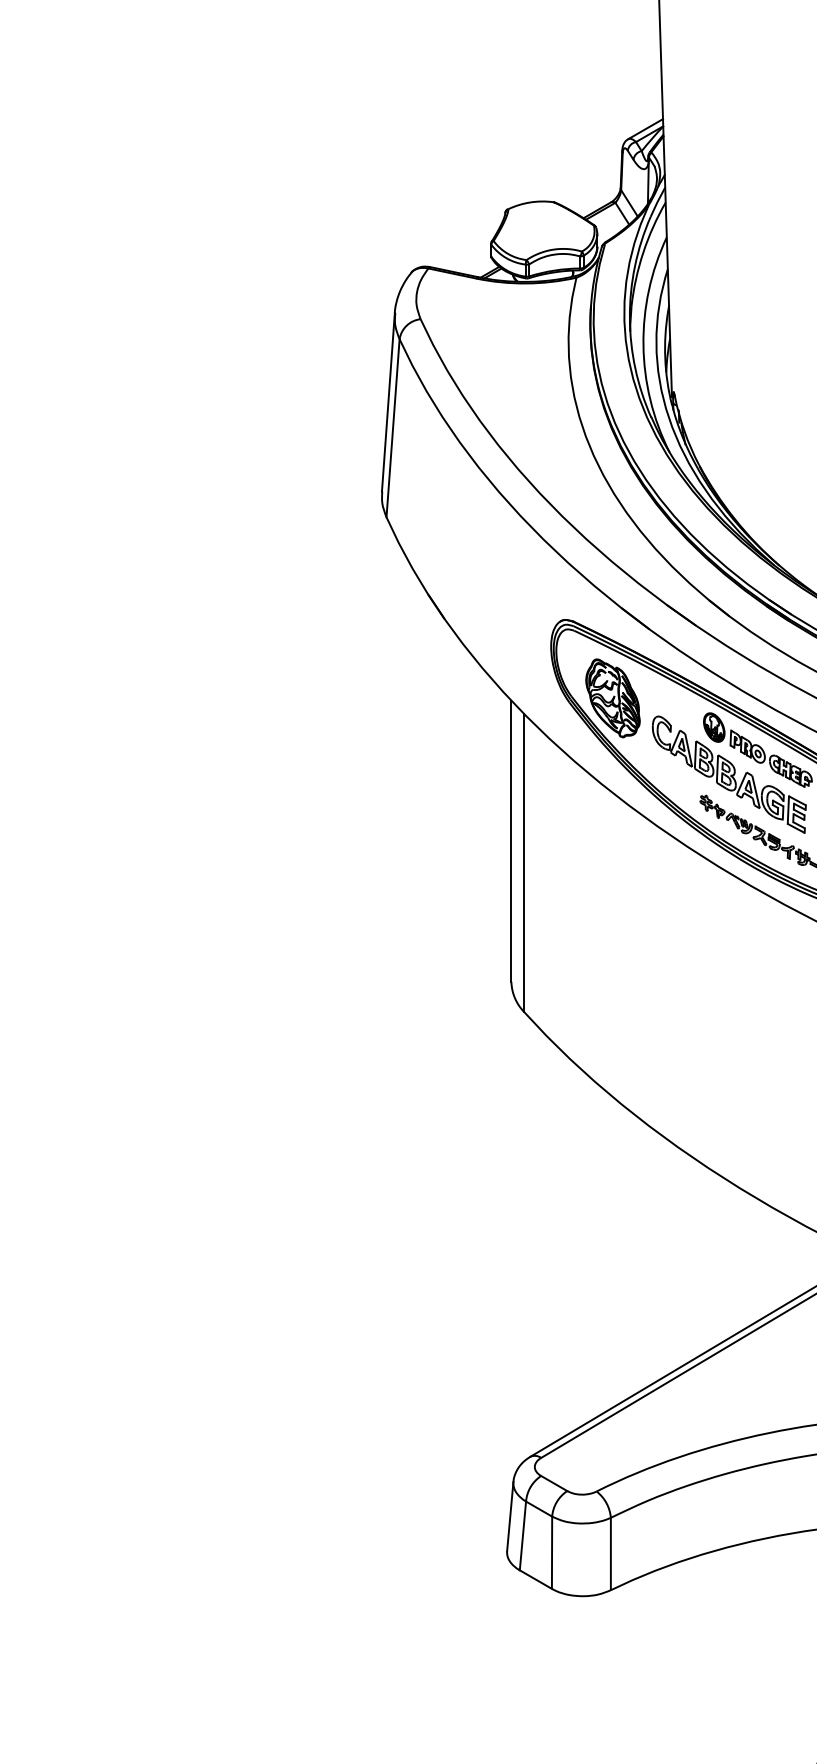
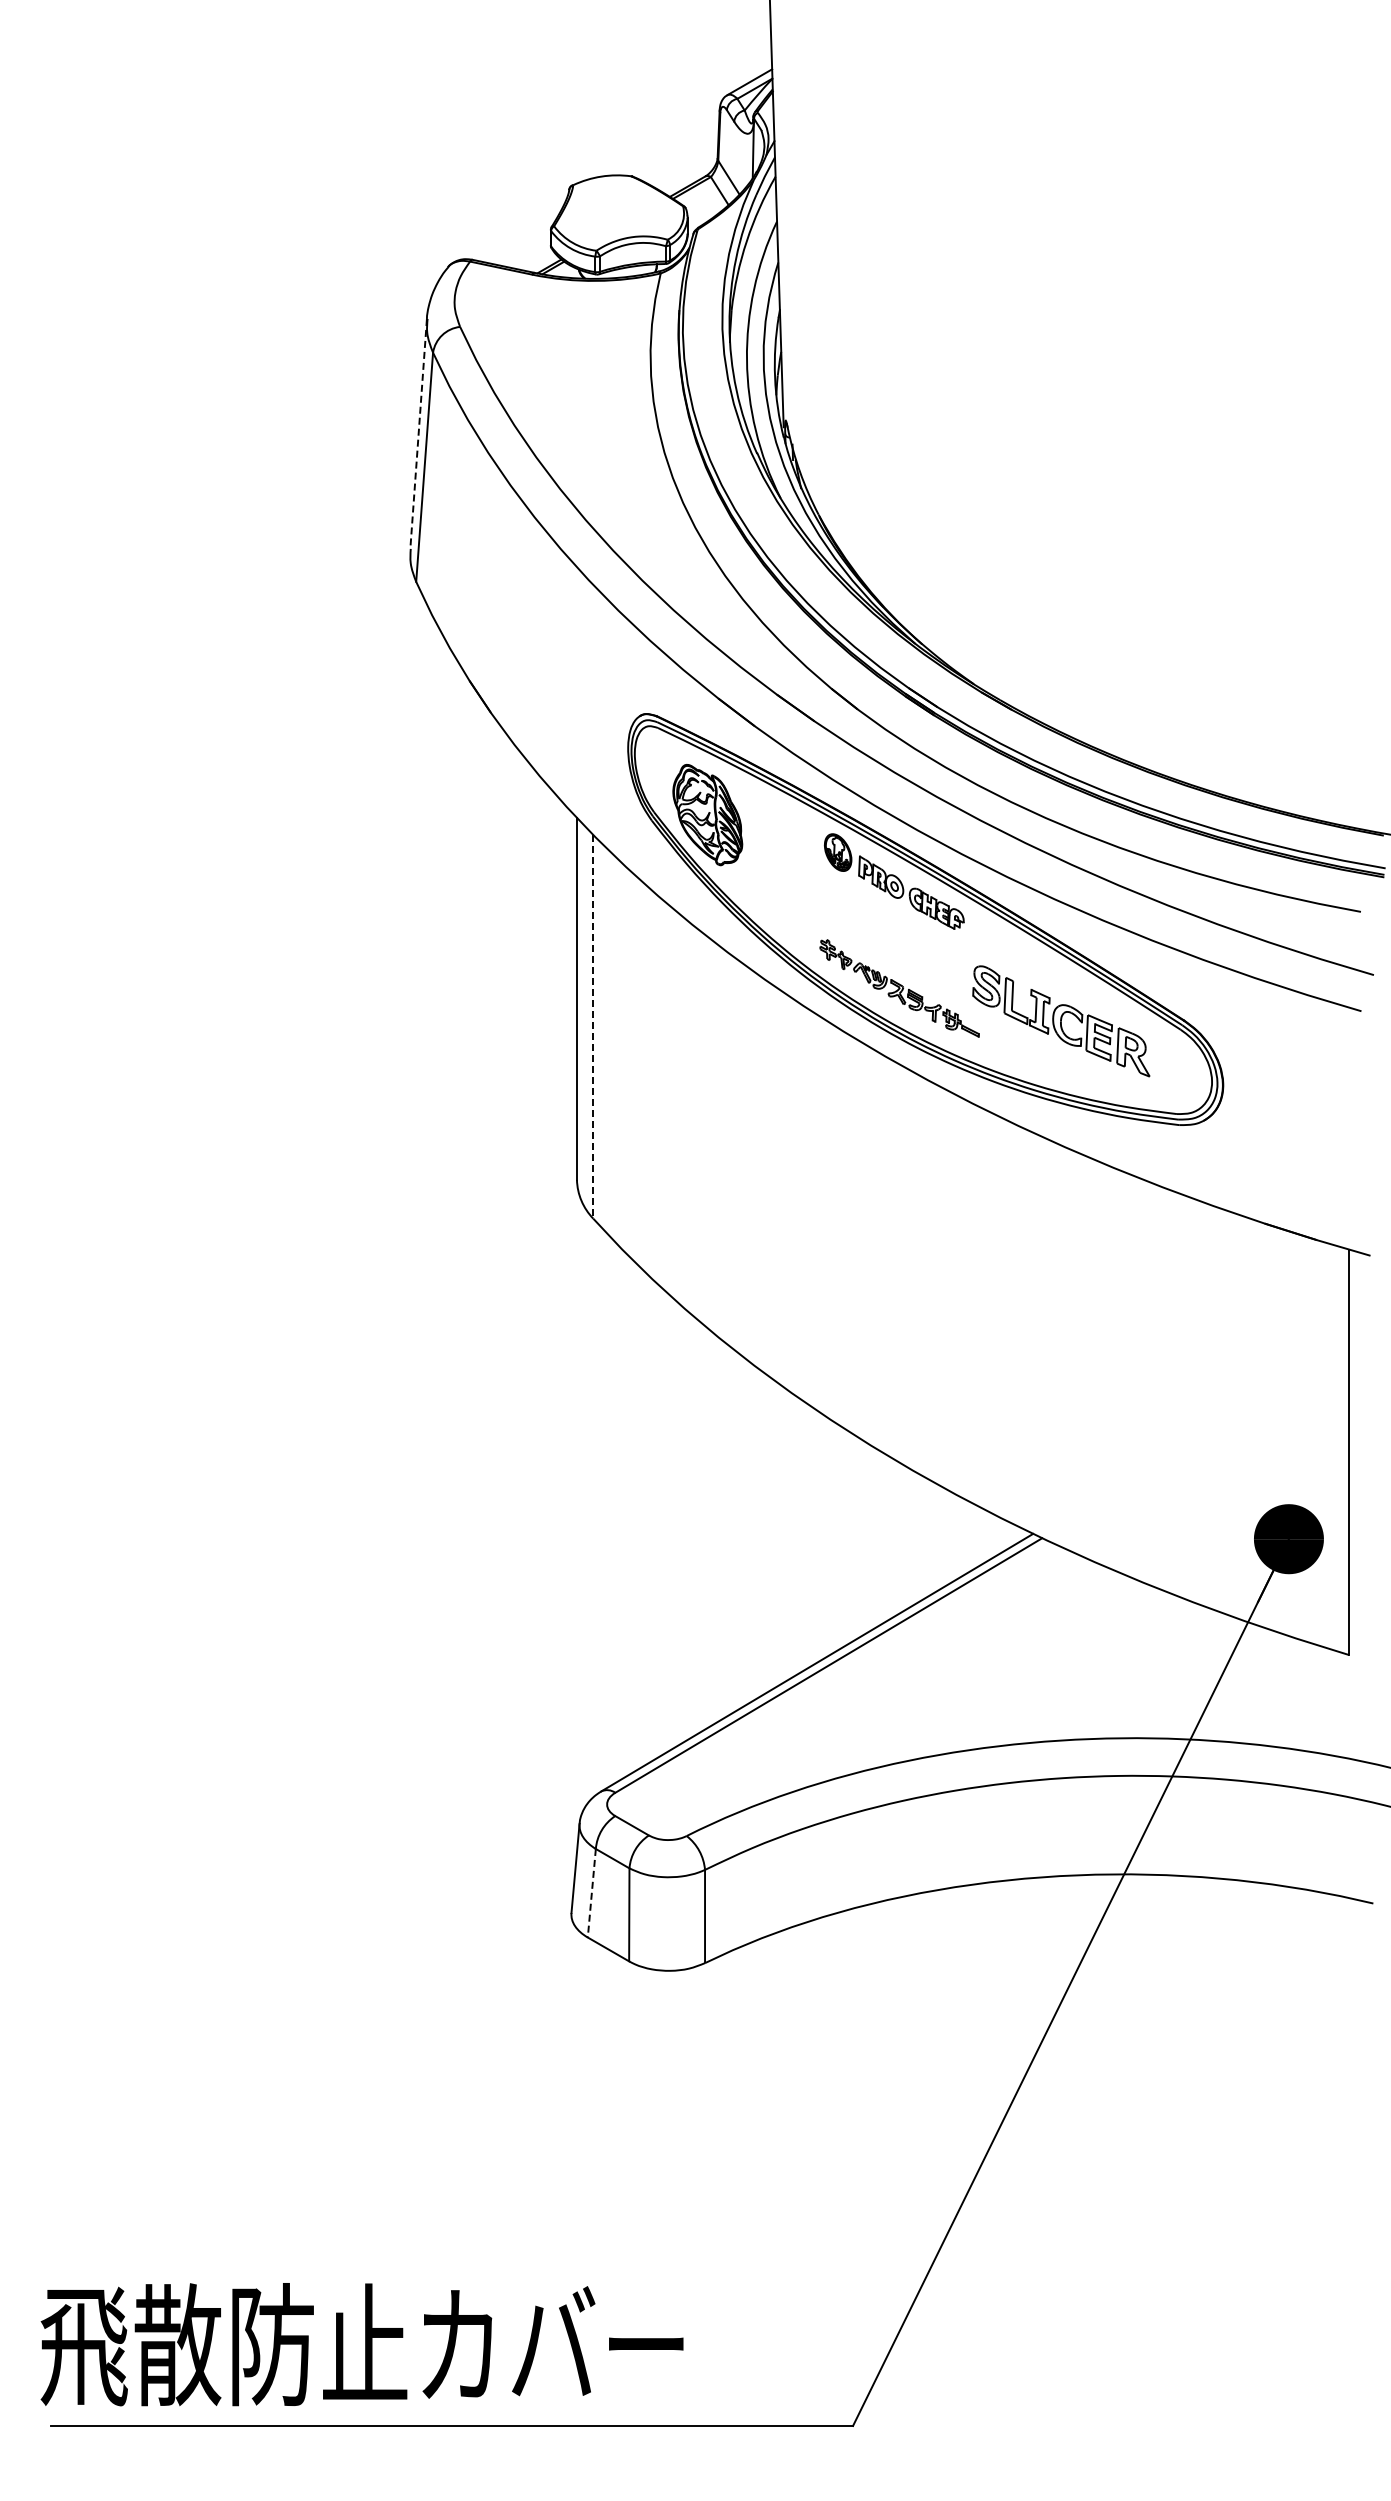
line: (388, 402) -> (418, 434), solid -> dashed
part: (729, 774) -> (857, 913), removed
line: (524, 862) -> (593, 1026), solid -> dashed
line: (522, 1536) -> (591, 1893), solid -> dashed

